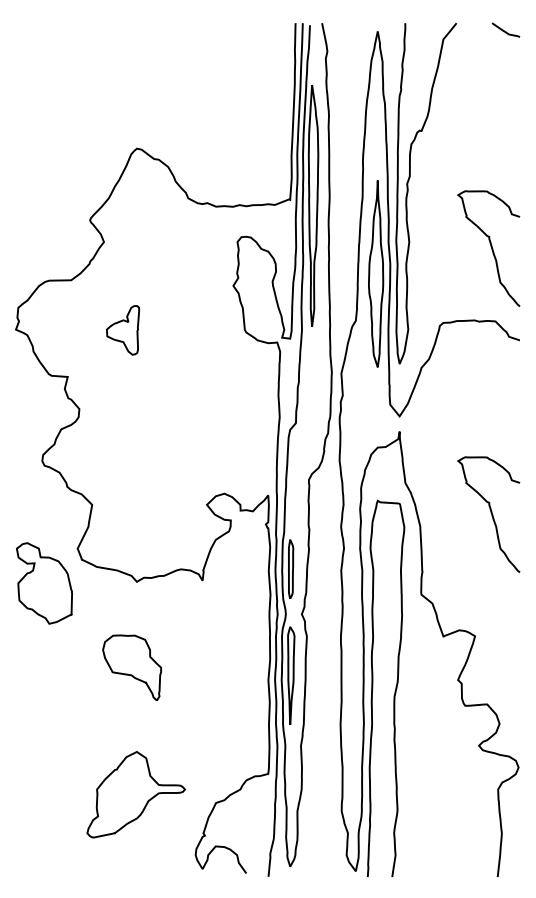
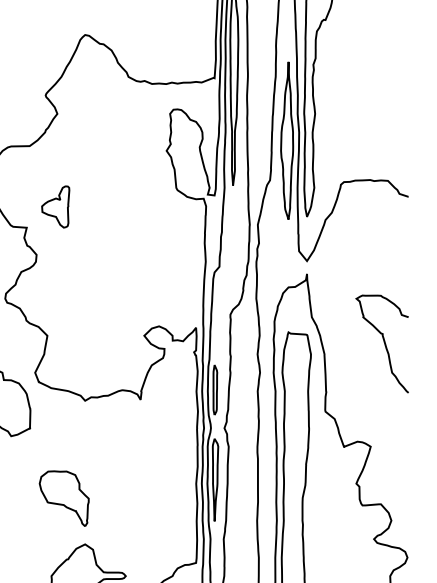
curve: (490, 246) -> (383, 117), removed
part: (123, 330) -> (56, 207), moved
part: (131, 667) -> (63, 498), moved

